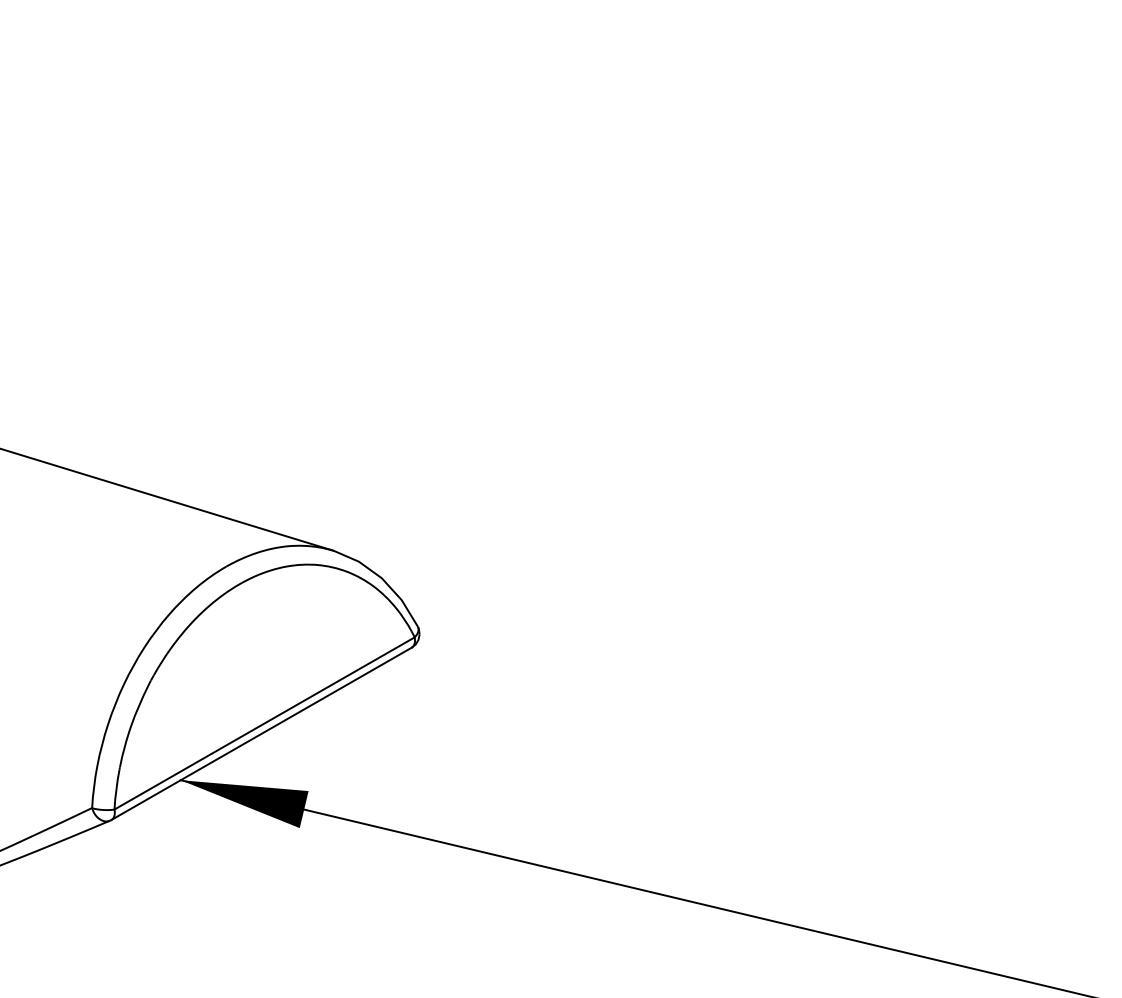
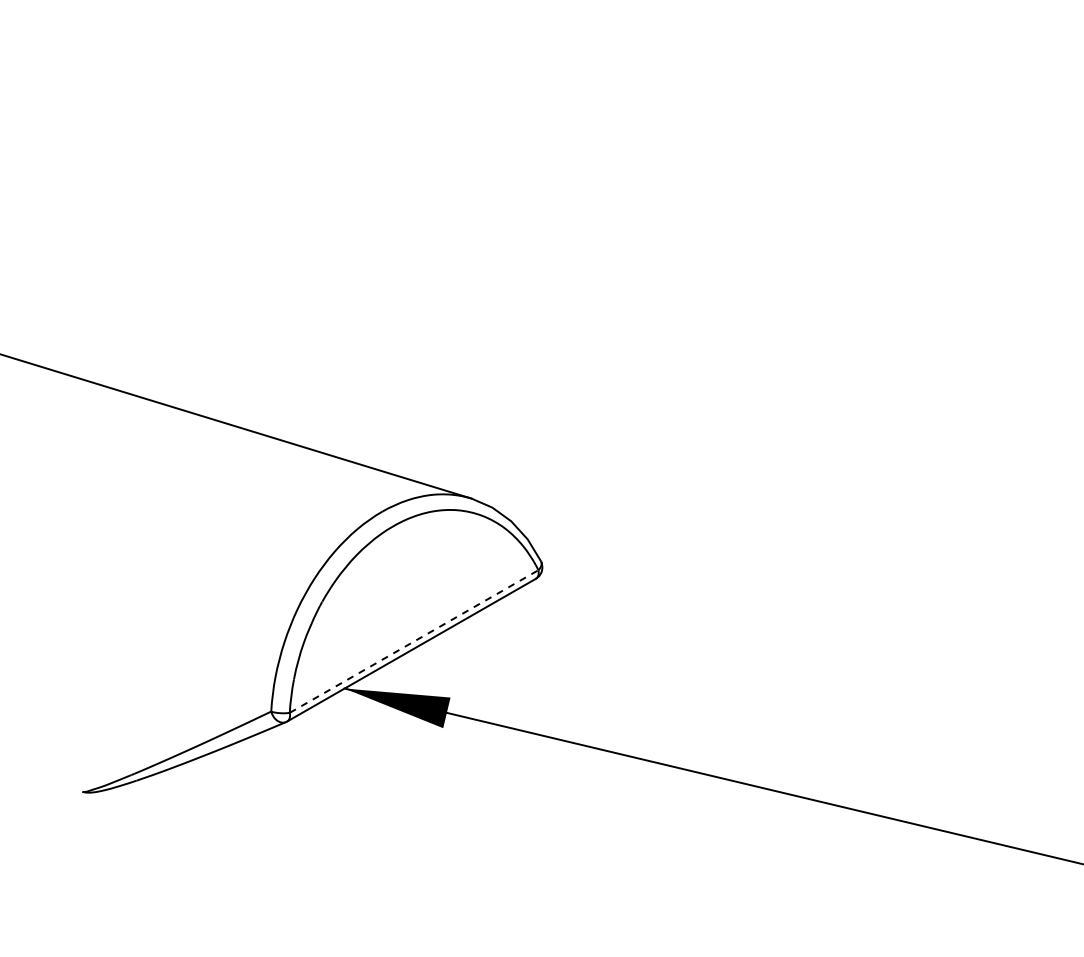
line: (265, 723) -> (414, 641), solid -> dashed

